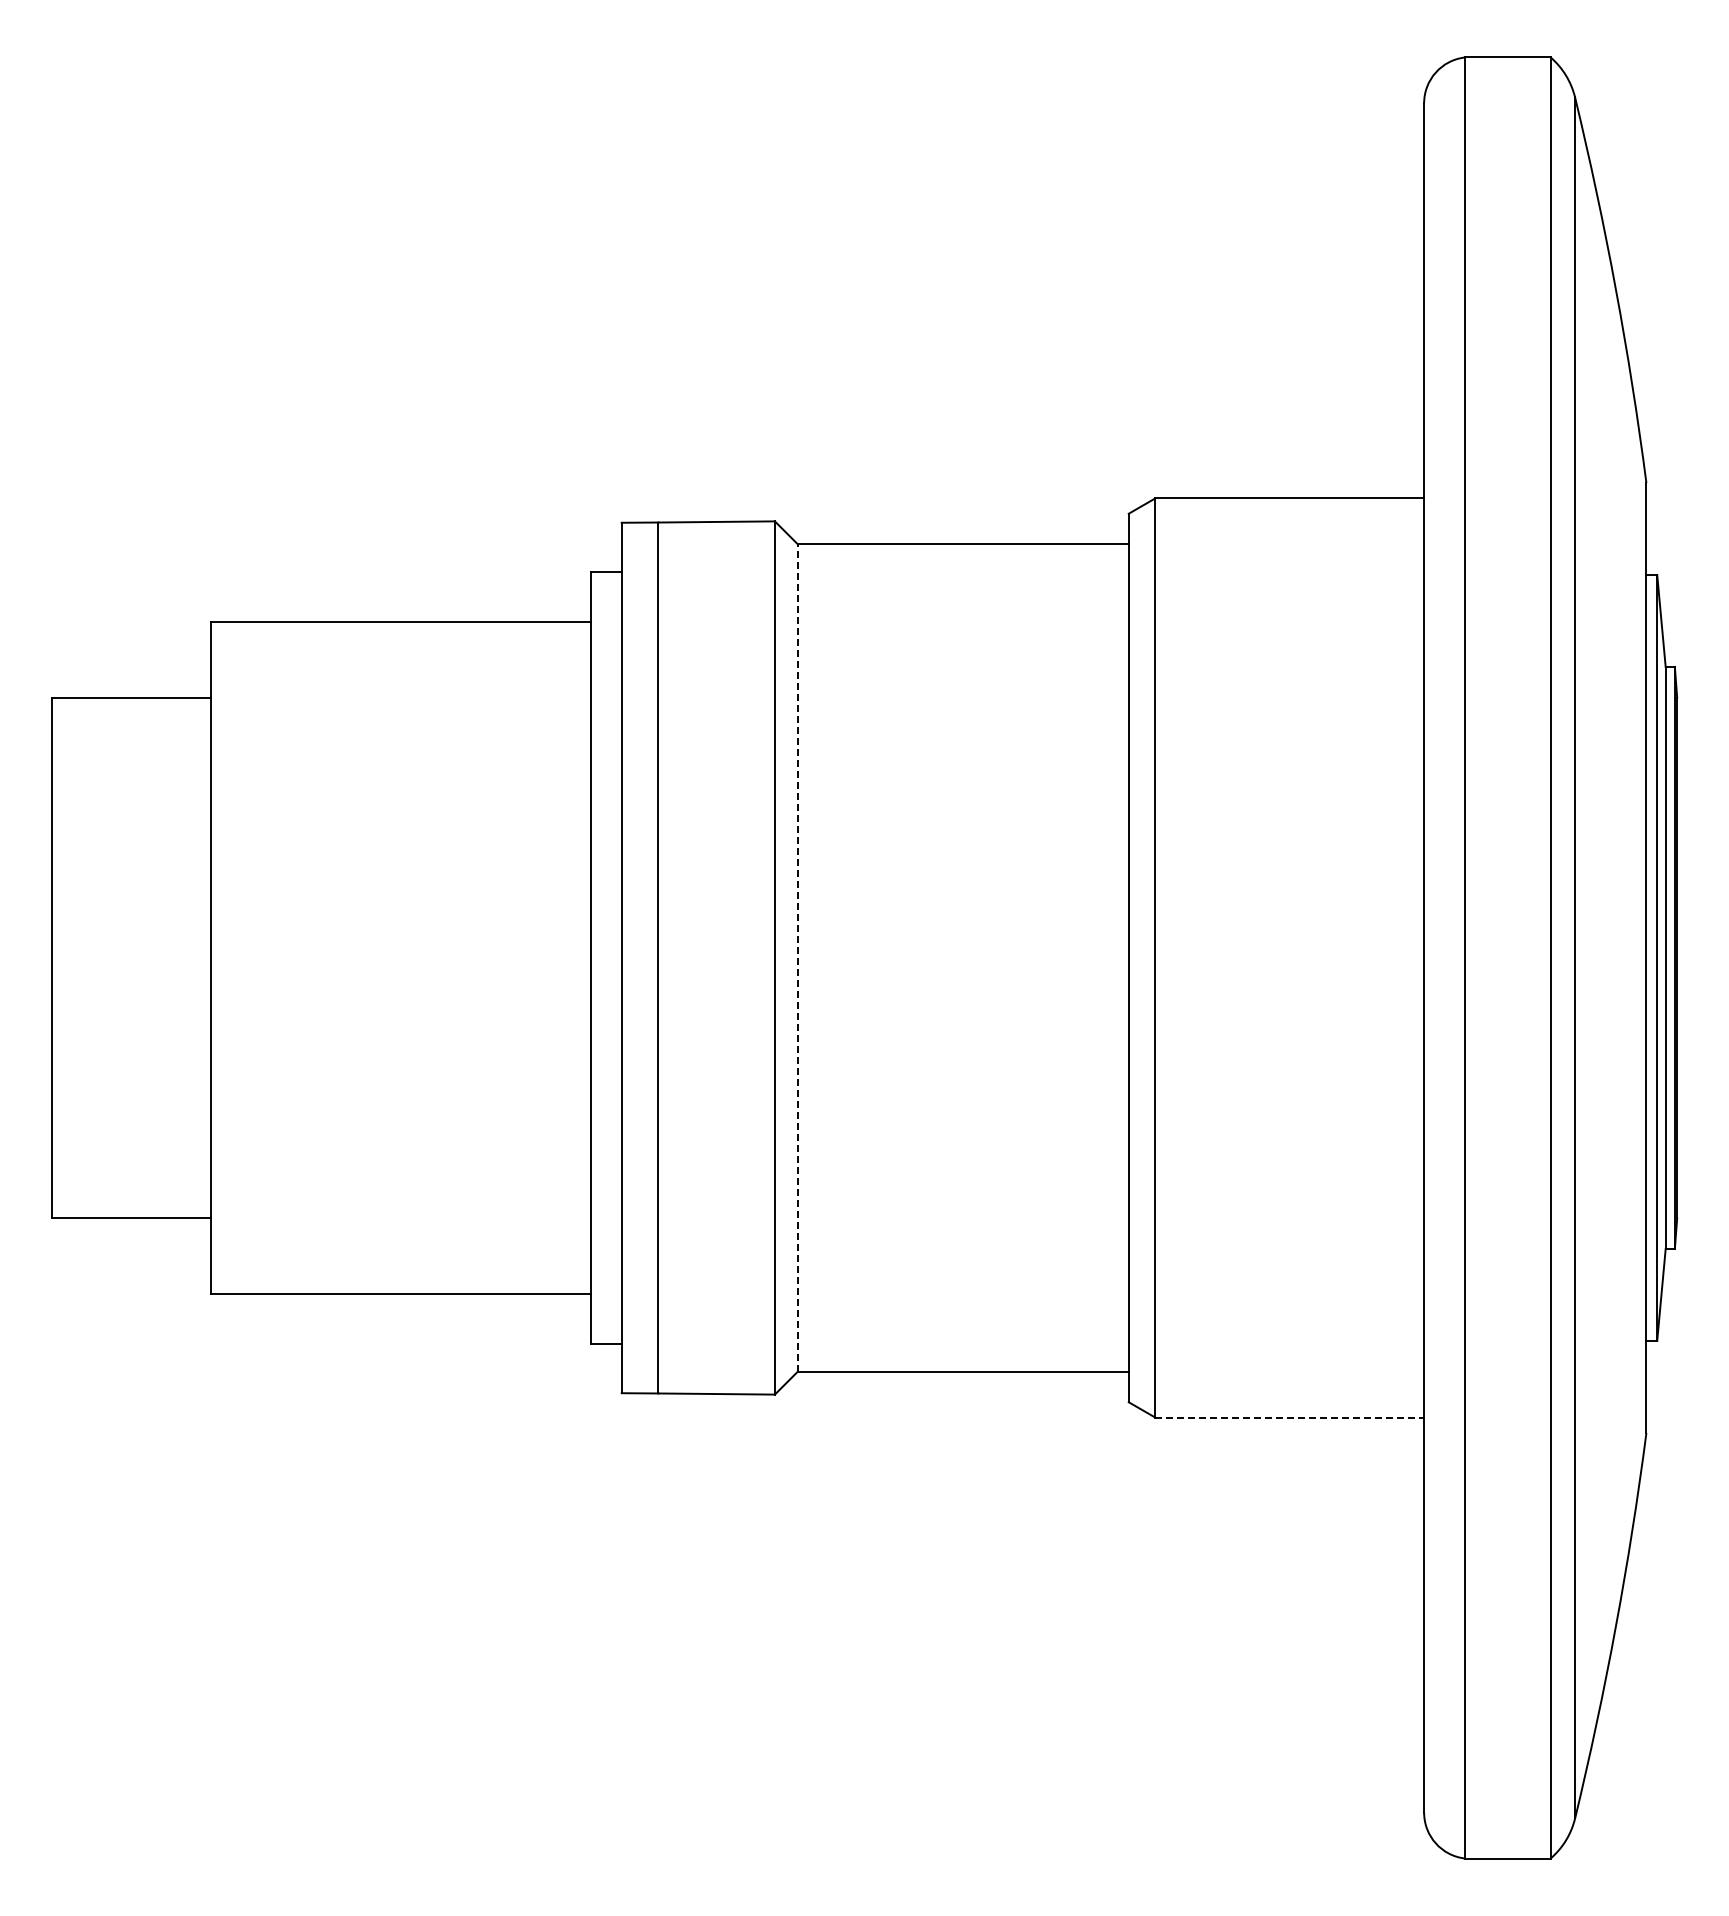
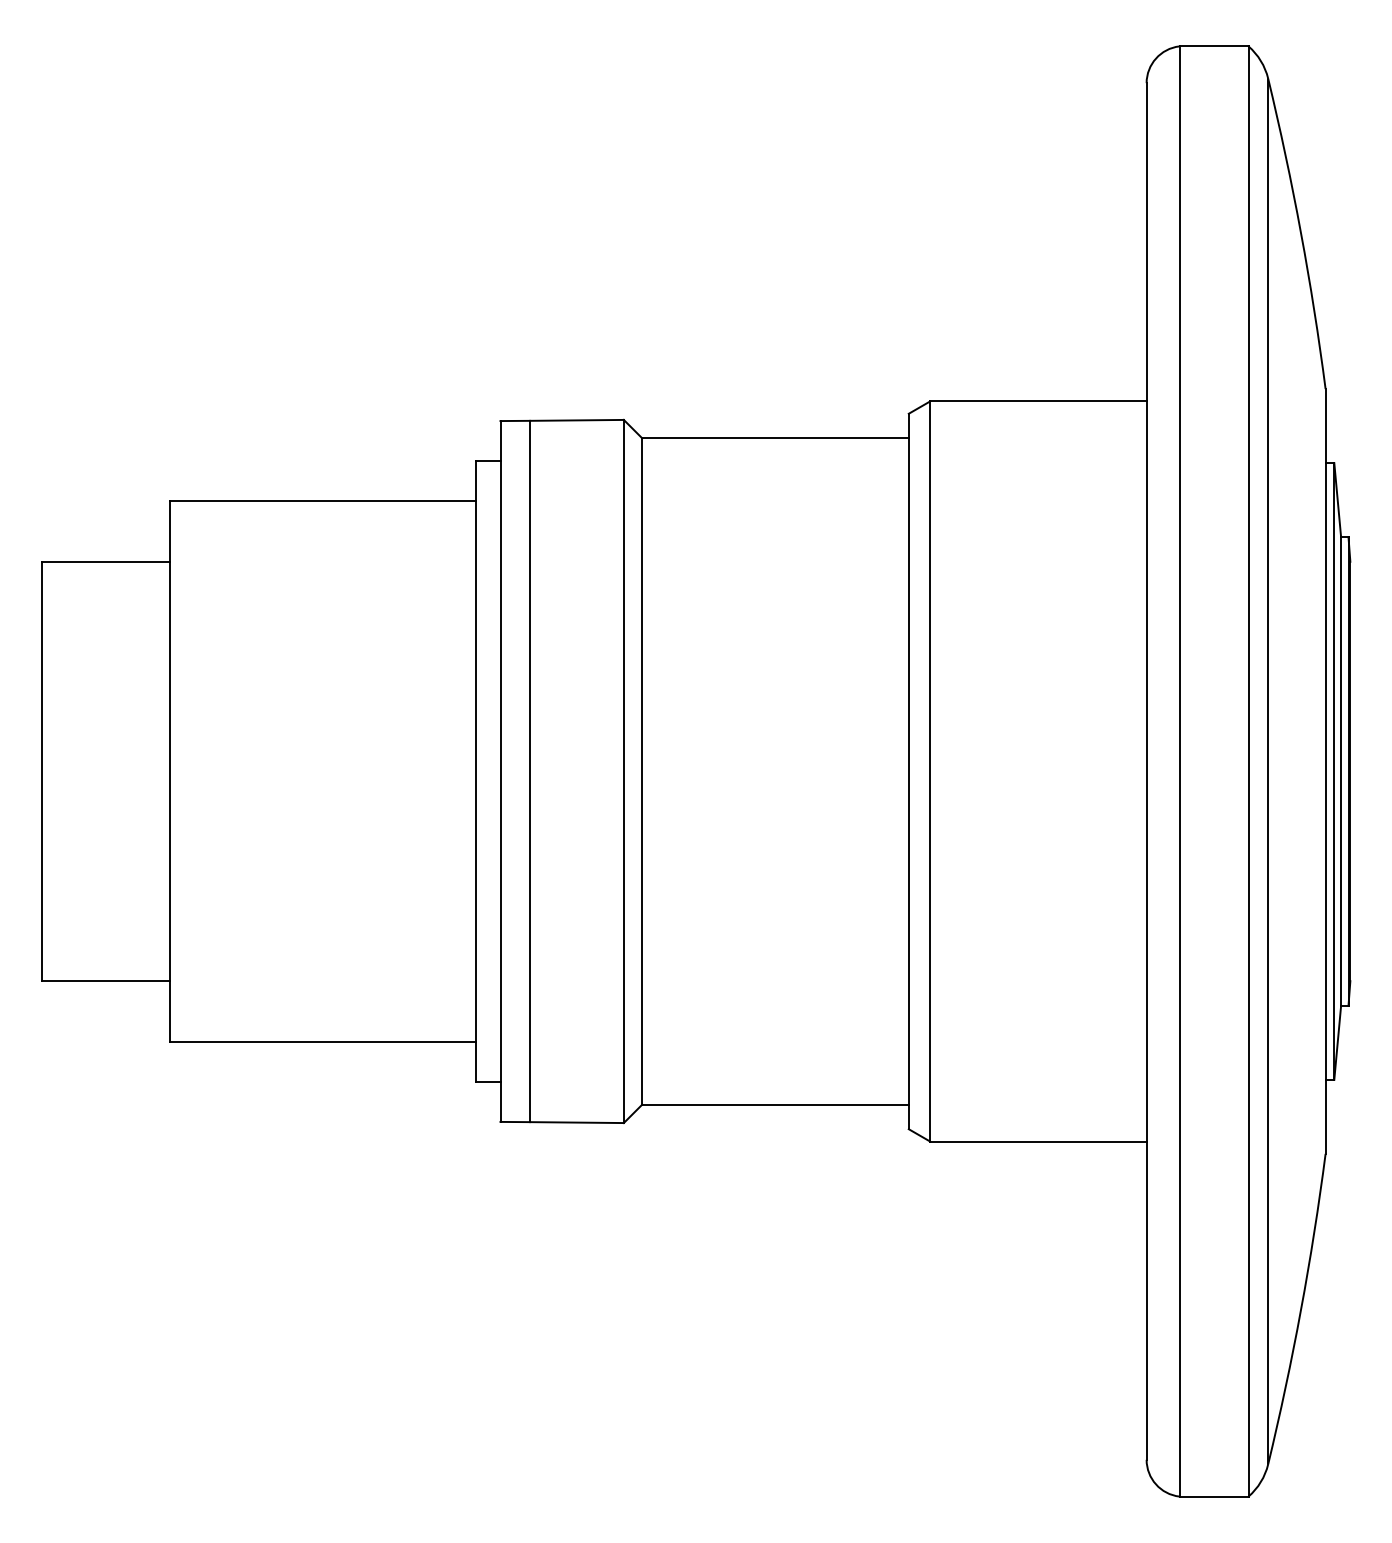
line: (797, 957) -> (642, 771), dashed -> solid
line: (1290, 1417) -> (1039, 1141), dashed -> solid

